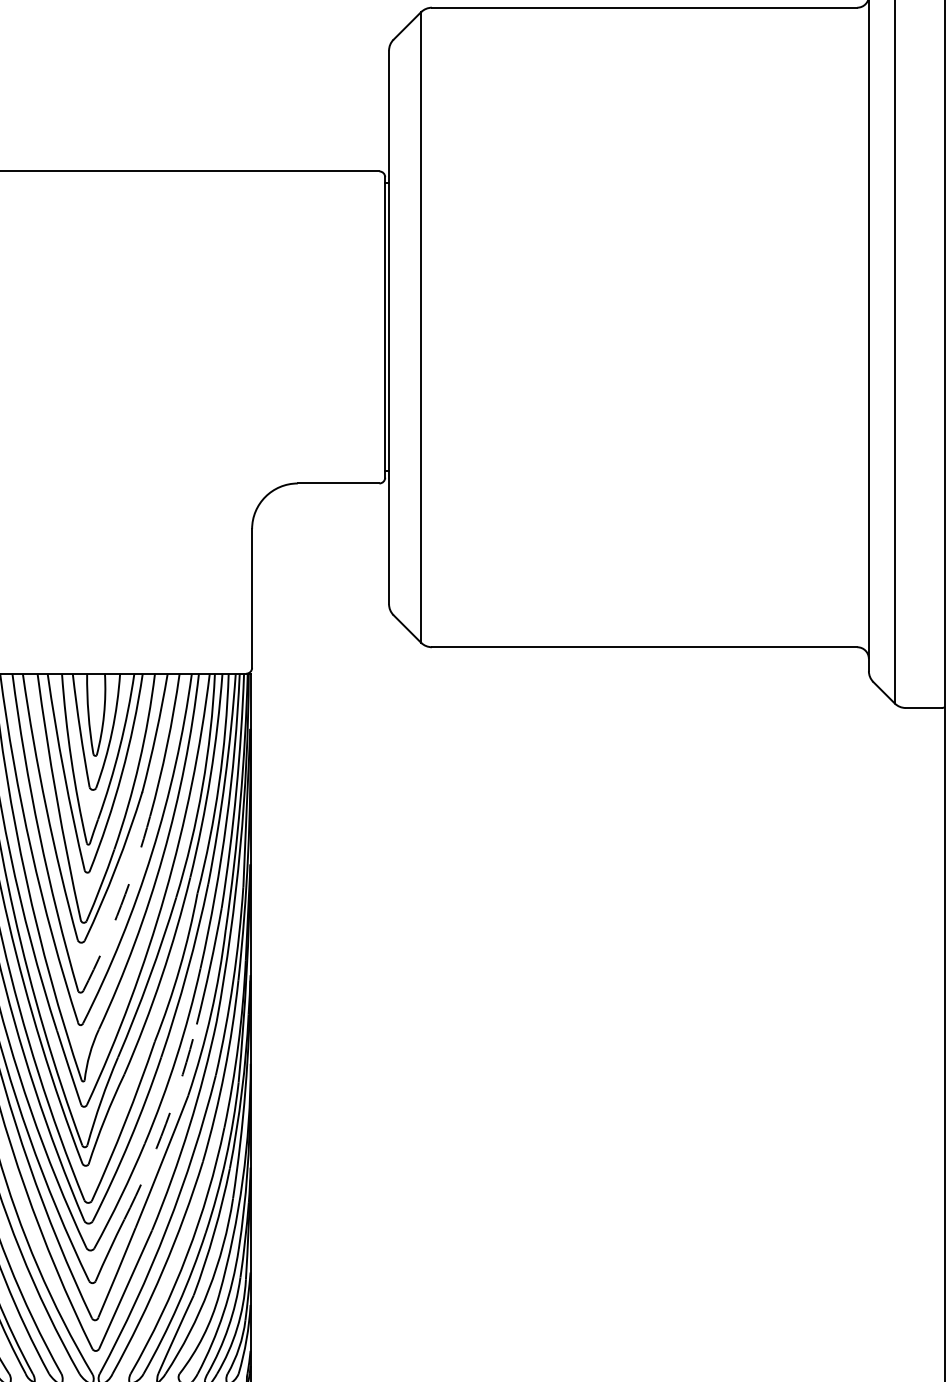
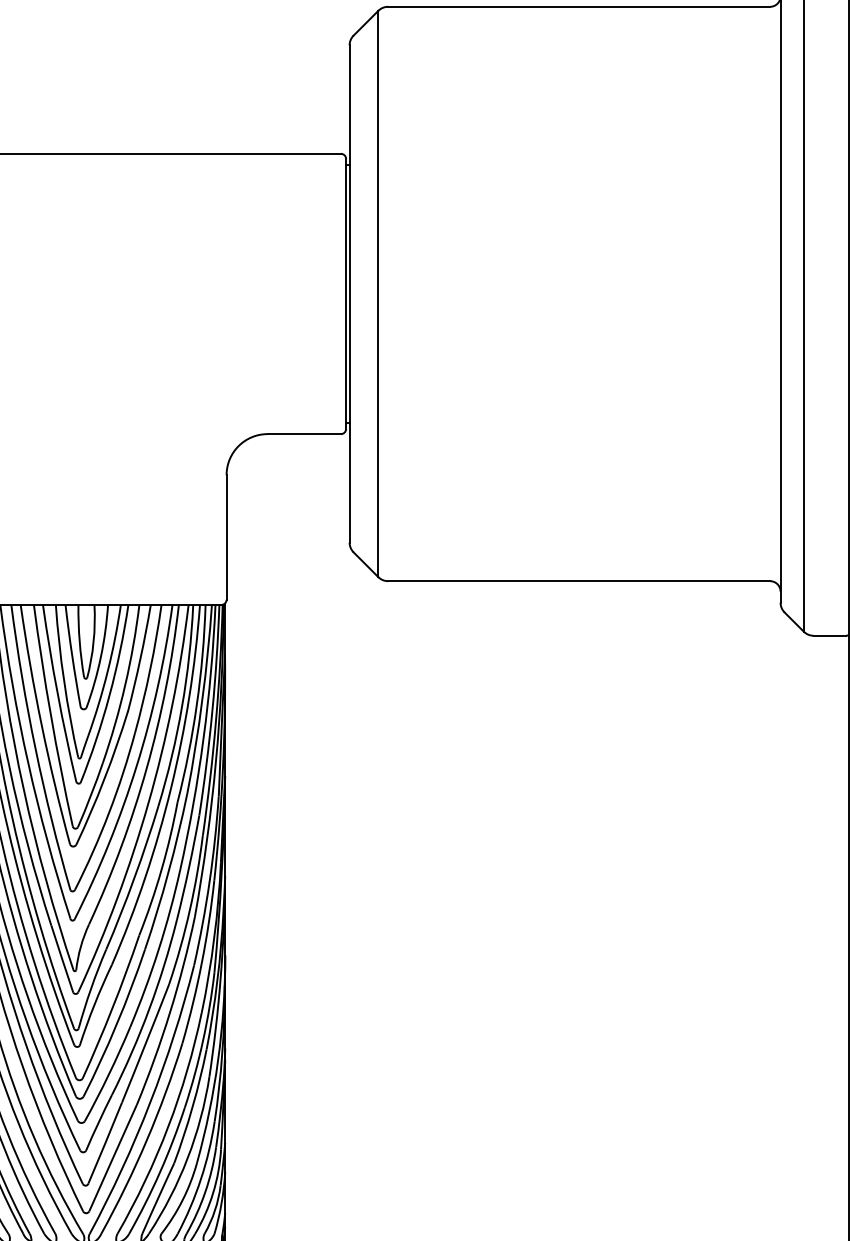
arc: (121, 904) -> (109, 812), dashed -> solid
arc: (166, 1124) -> (149, 1009), dashed -> solid

